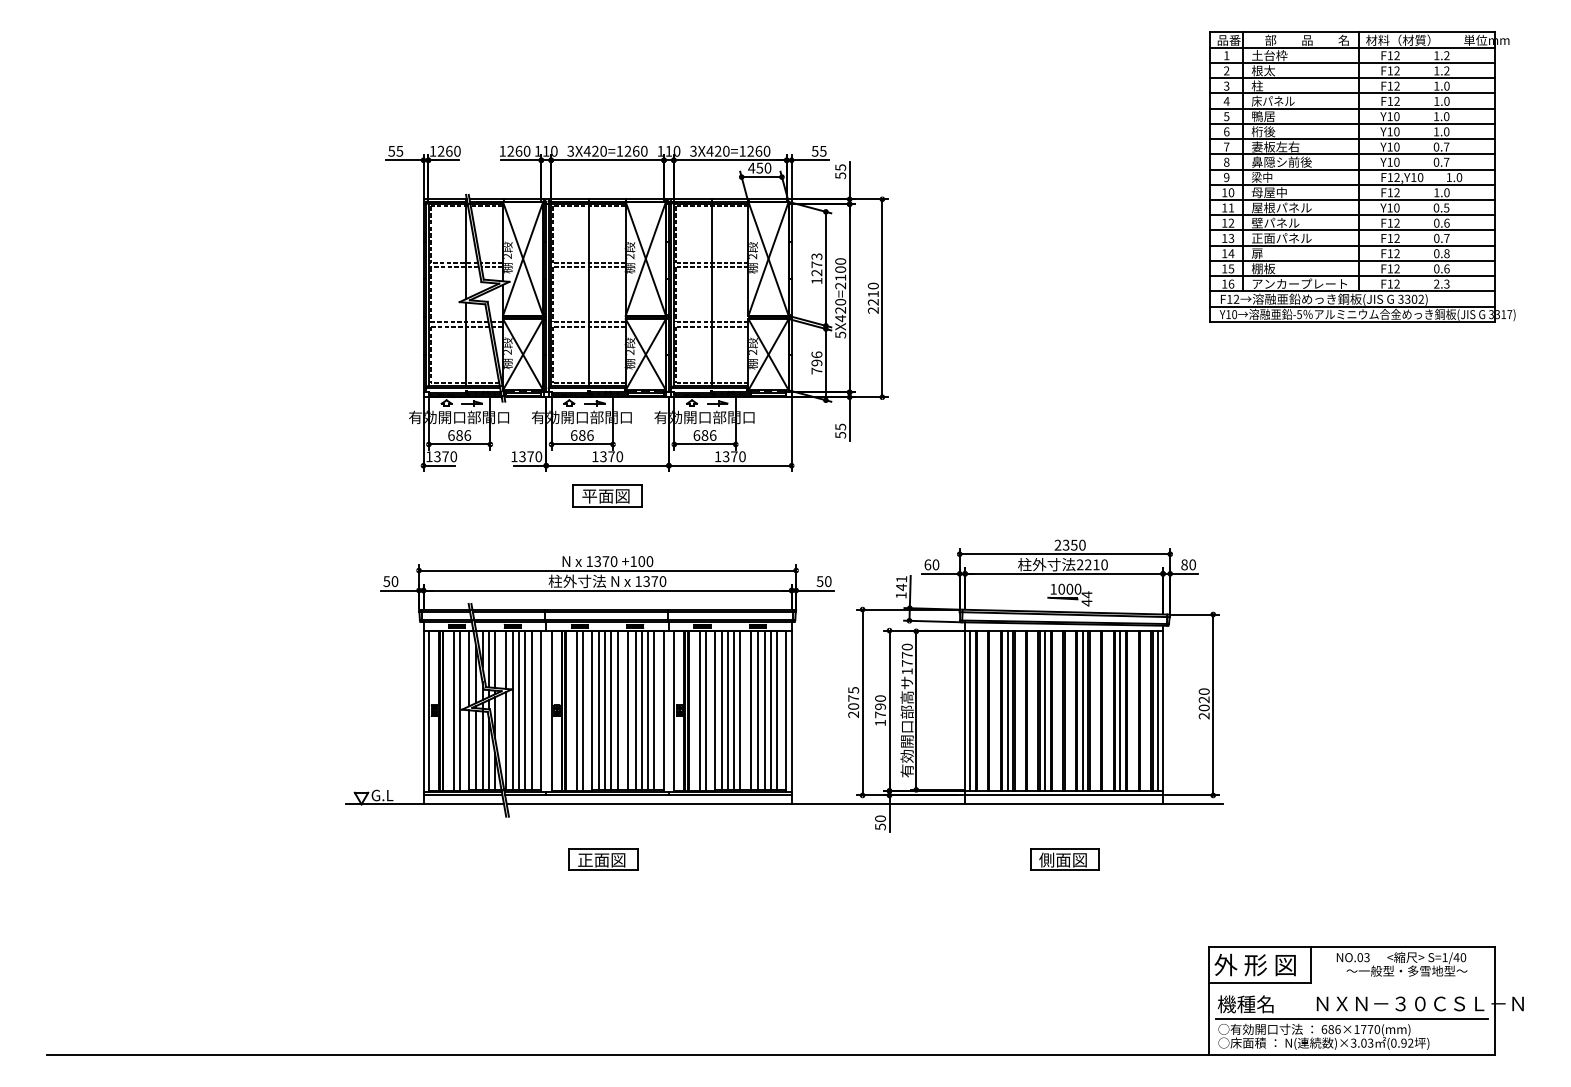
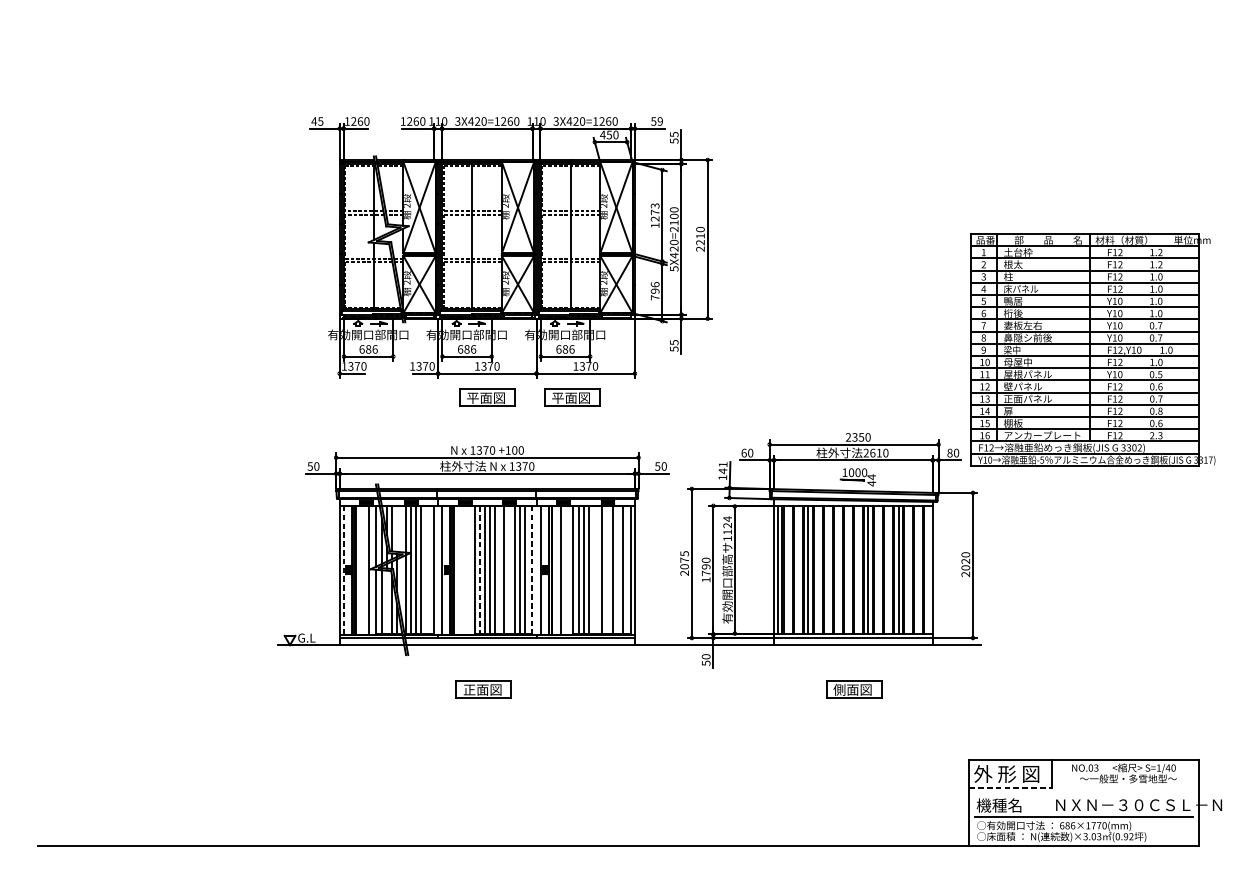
text: (823, 150) -> (660, 120), 55 -> 59
text: (391, 151) -> (314, 121), 55 -> 45
part: (1362, 176) -> (1092, 349), moved
part: (713, 495) -> (572, 397), added
text: (1088, 564) -> (872, 452), 2210 -> 2610
text: (906, 654) -> (727, 525), 1770 -> 1124
line: (495, 659) -> (397, 529), removed
line: (531, 710) -> (426, 569), removed
line: (598, 710) -> (480, 569), solid -> dashed
line: (635, 710) -> (509, 569), removed
line: (740, 710) -> (593, 569), removed
line: (758, 710) -> (608, 569), removed
line: (770, 710) -> (617, 569), removed
line: (1045, 710) -> (838, 569), removed
line: (1158, 710) -> (929, 569), removed
line: (428, 711) -> (343, 570), solid -> dashed
line: (454, 711) -> (364, 570), removed
line: (576, 711) -> (462, 570), removed
line: (583, 711) -> (468, 570), removed
line: (663, 711) -> (532, 570), solid -> dashed
line: (705, 711) -> (565, 570), removed
line: (482, 750) -> (387, 601), removed
line: (1260, 982) -> (1010, 788), solid -> dashed

